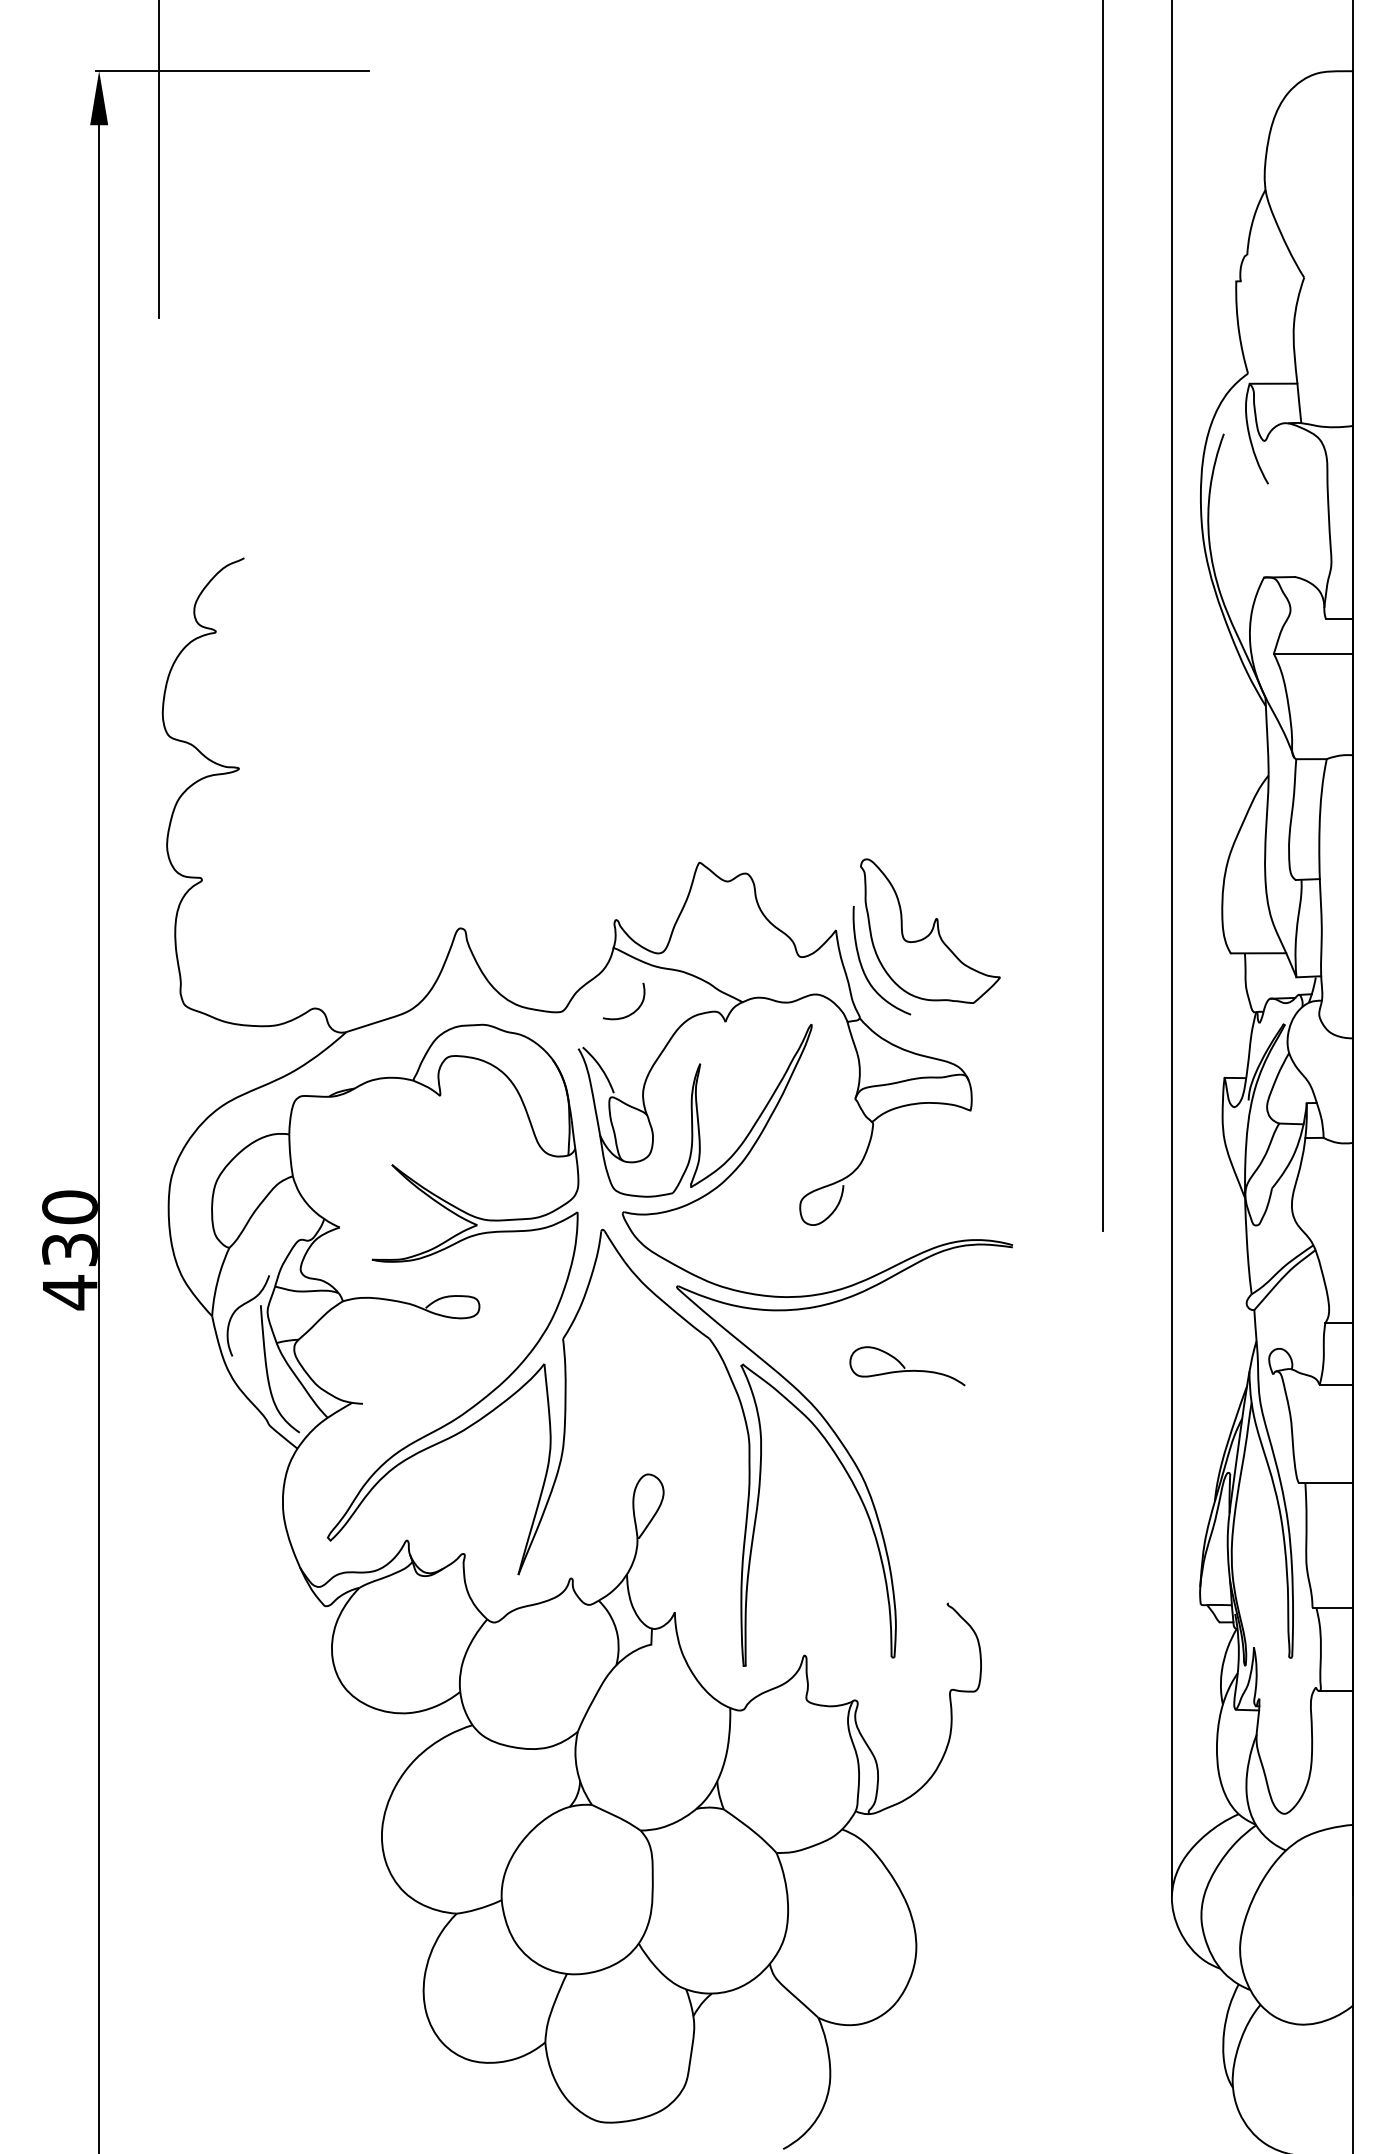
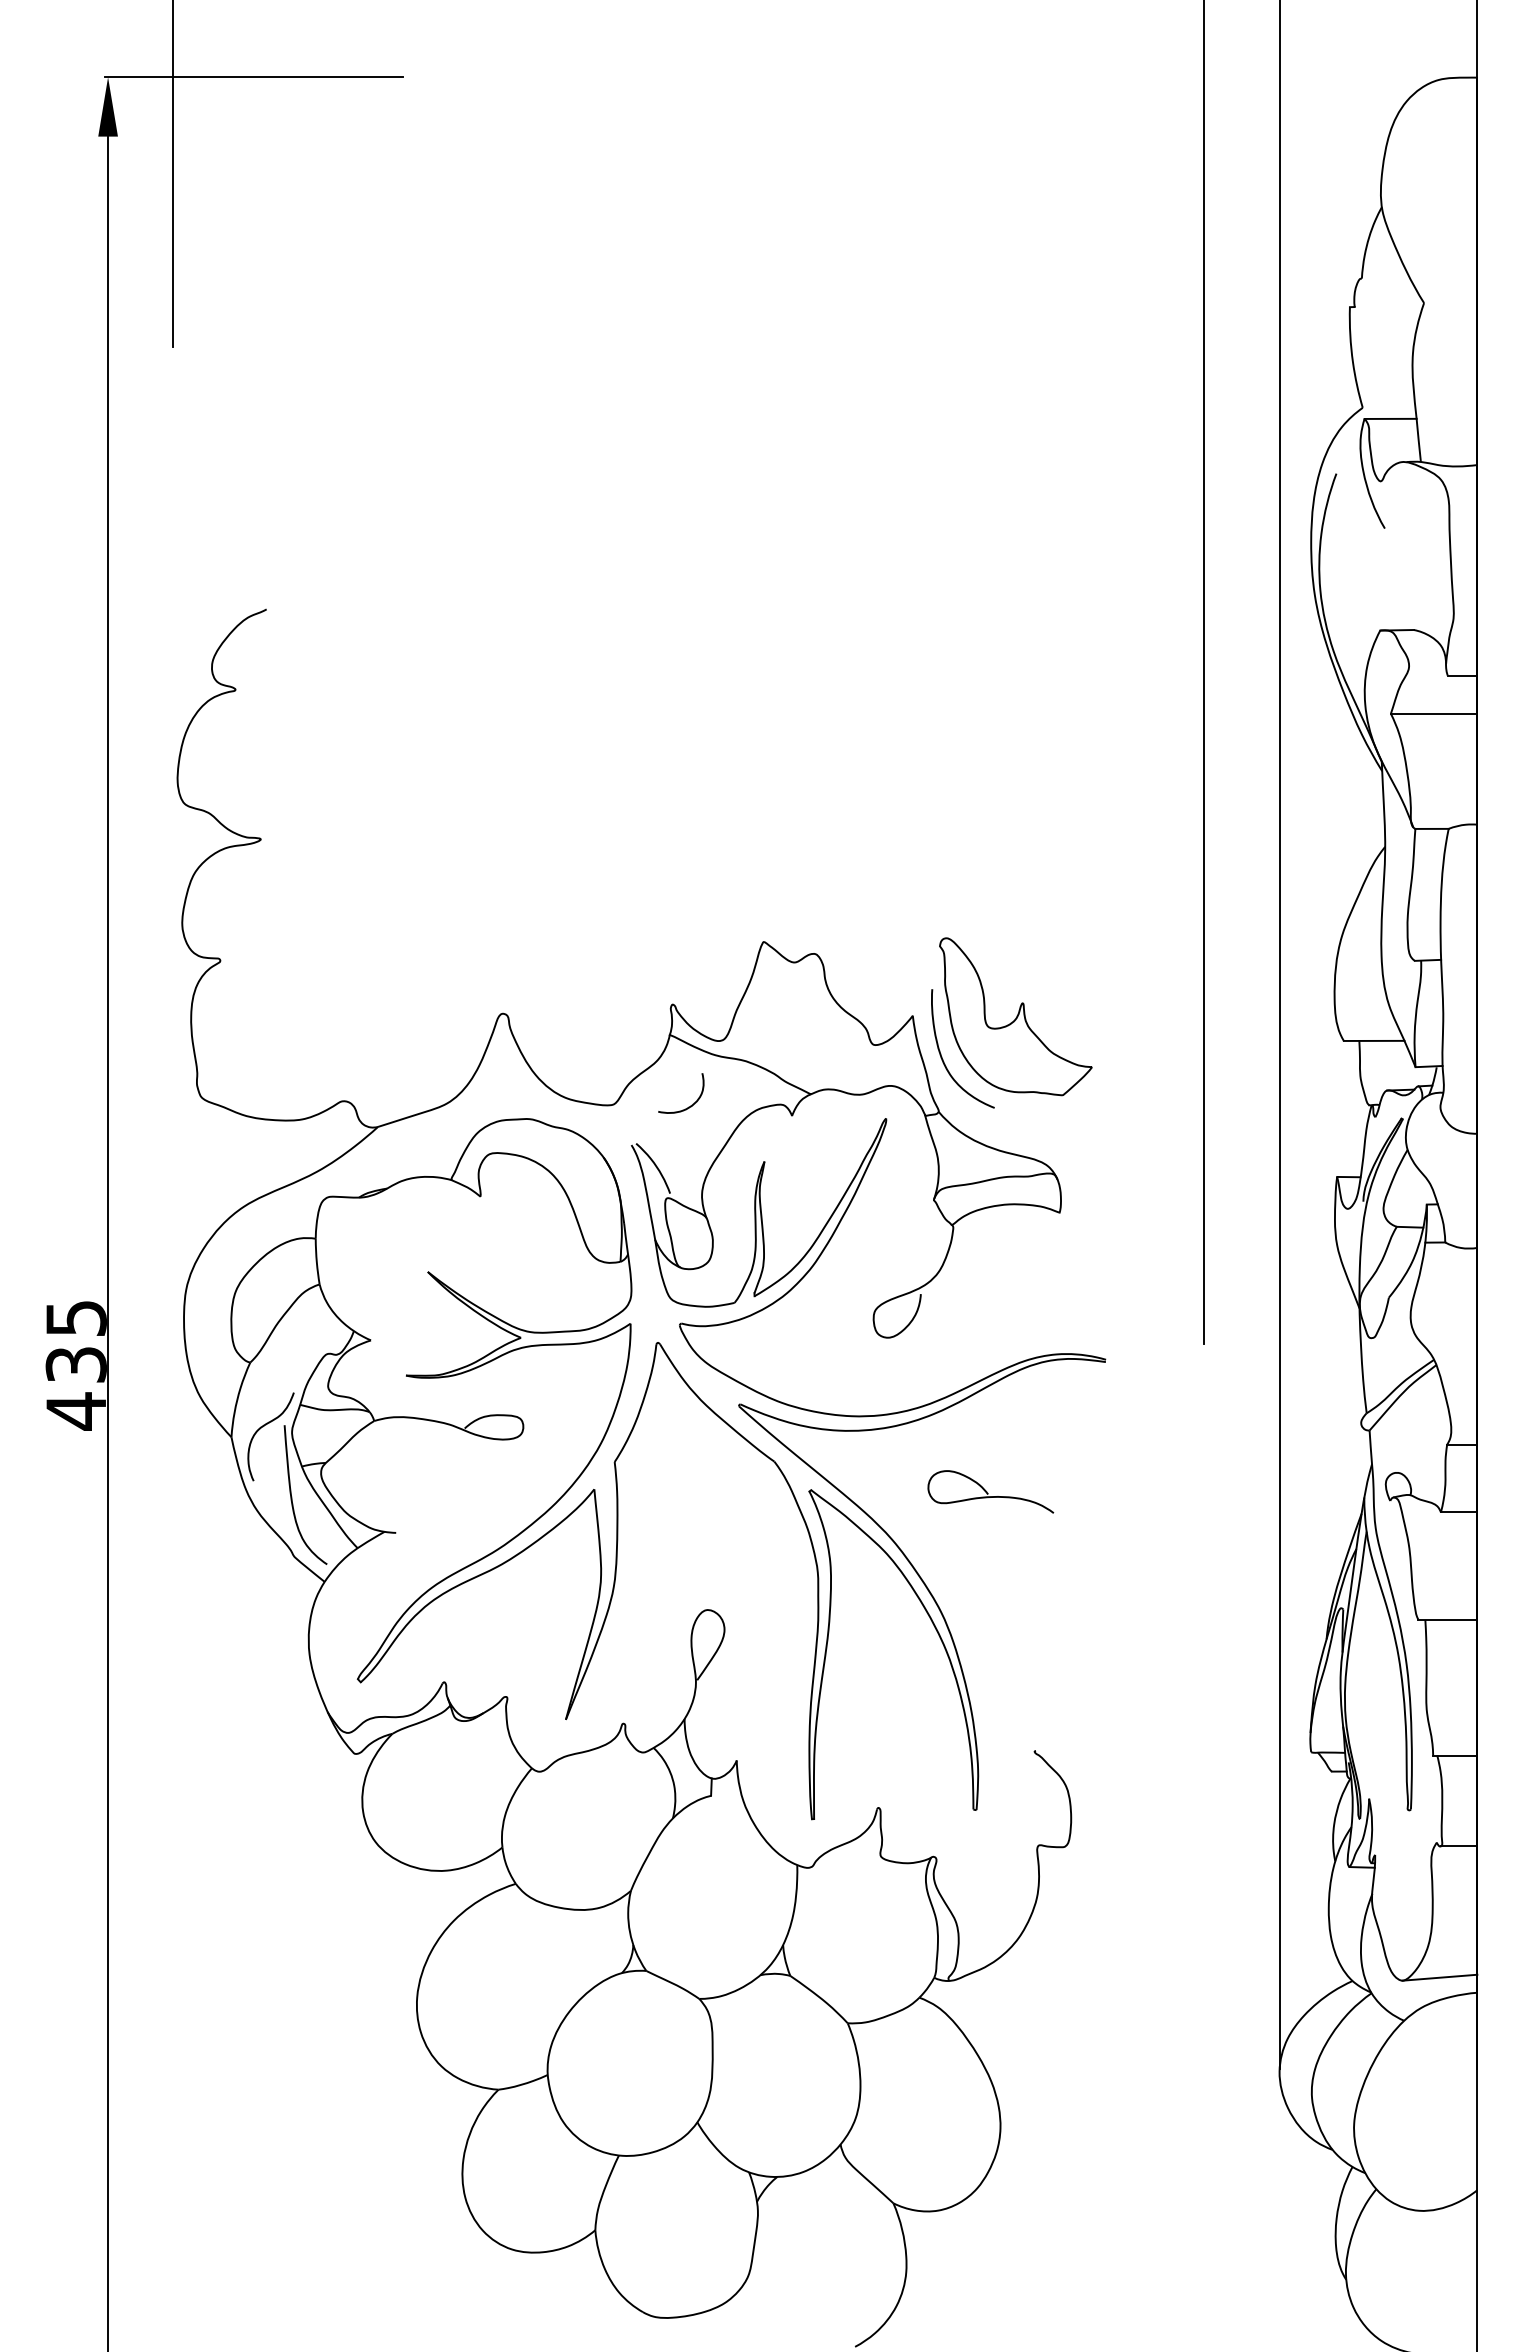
text: (69, 1207) -> (75, 1318), 430 -> 435
line: (1318, 1810) -> (1439, 1977), added

